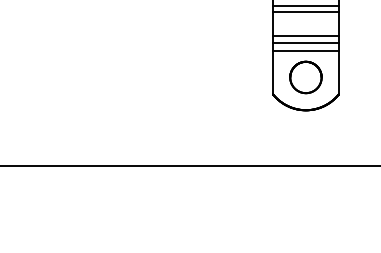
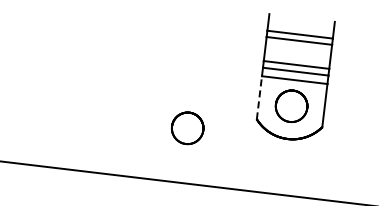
line: (273, 72) -> (259, 97), solid -> dashed
part: (205, 111) -> (187, 128), added

